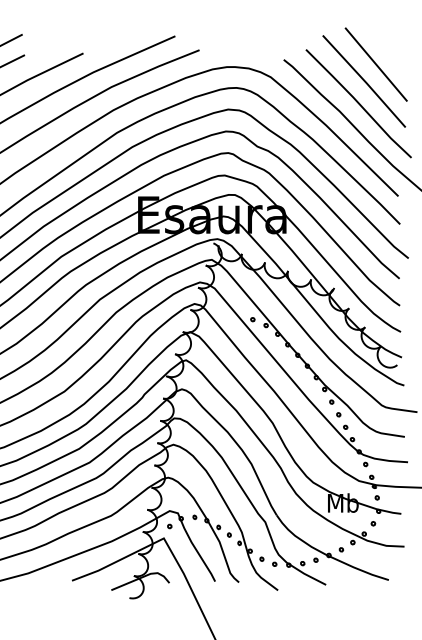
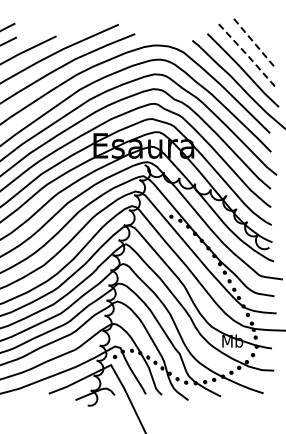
line: (376, 64) -> (255, 43), solid -> dashed
line: (365, 81) -> (247, 55), solid -> dashed

